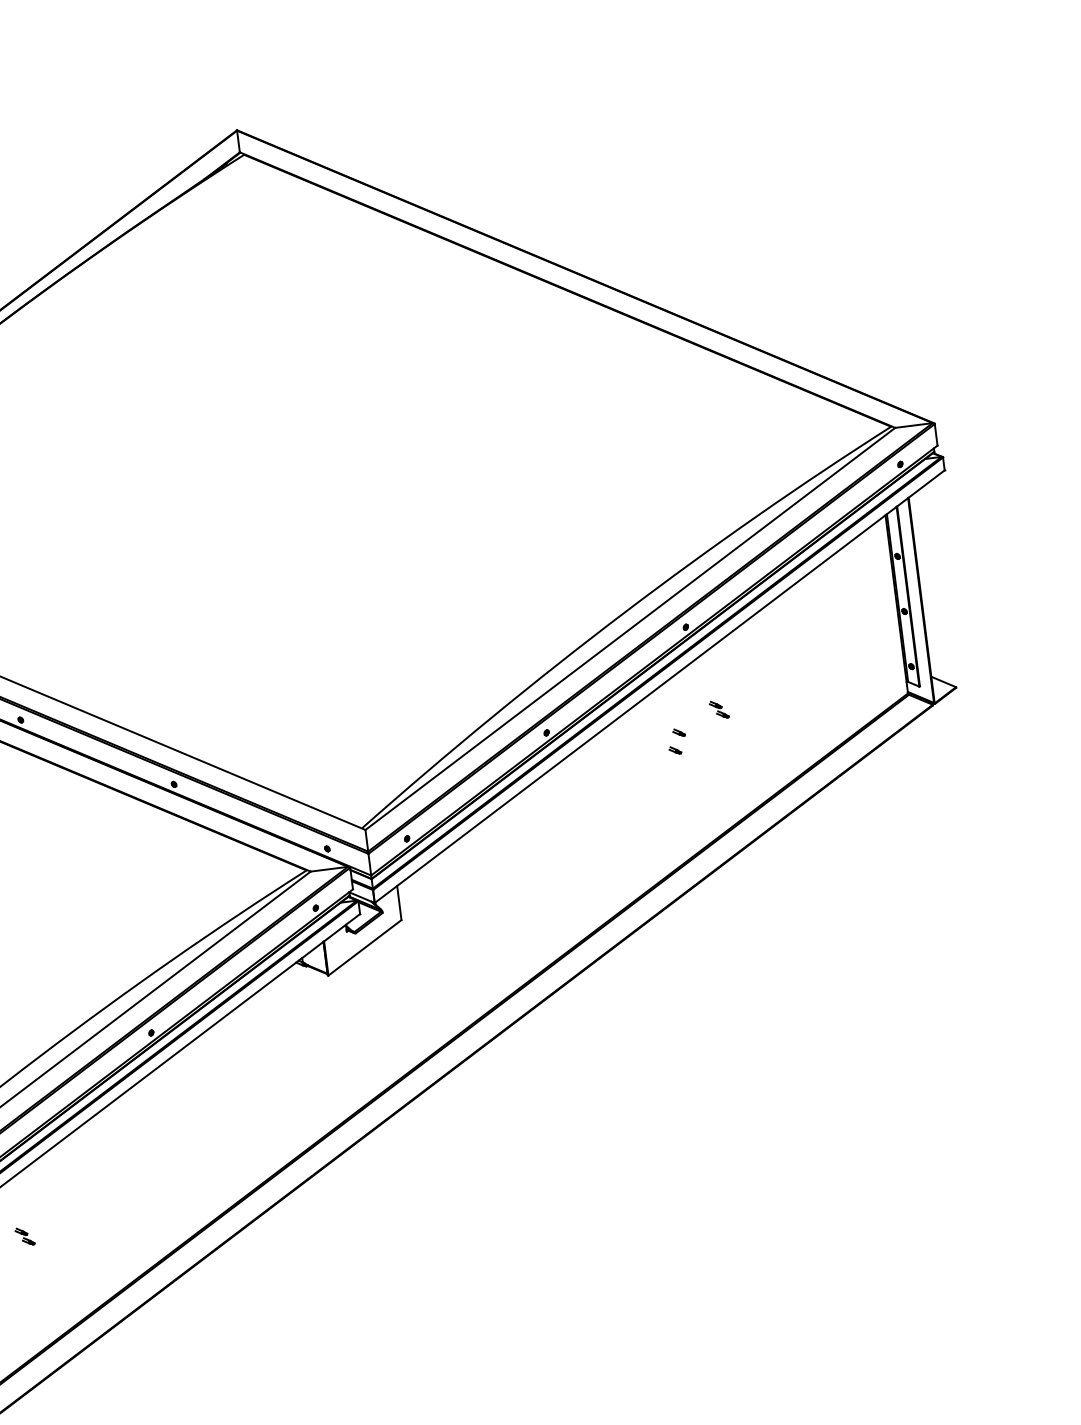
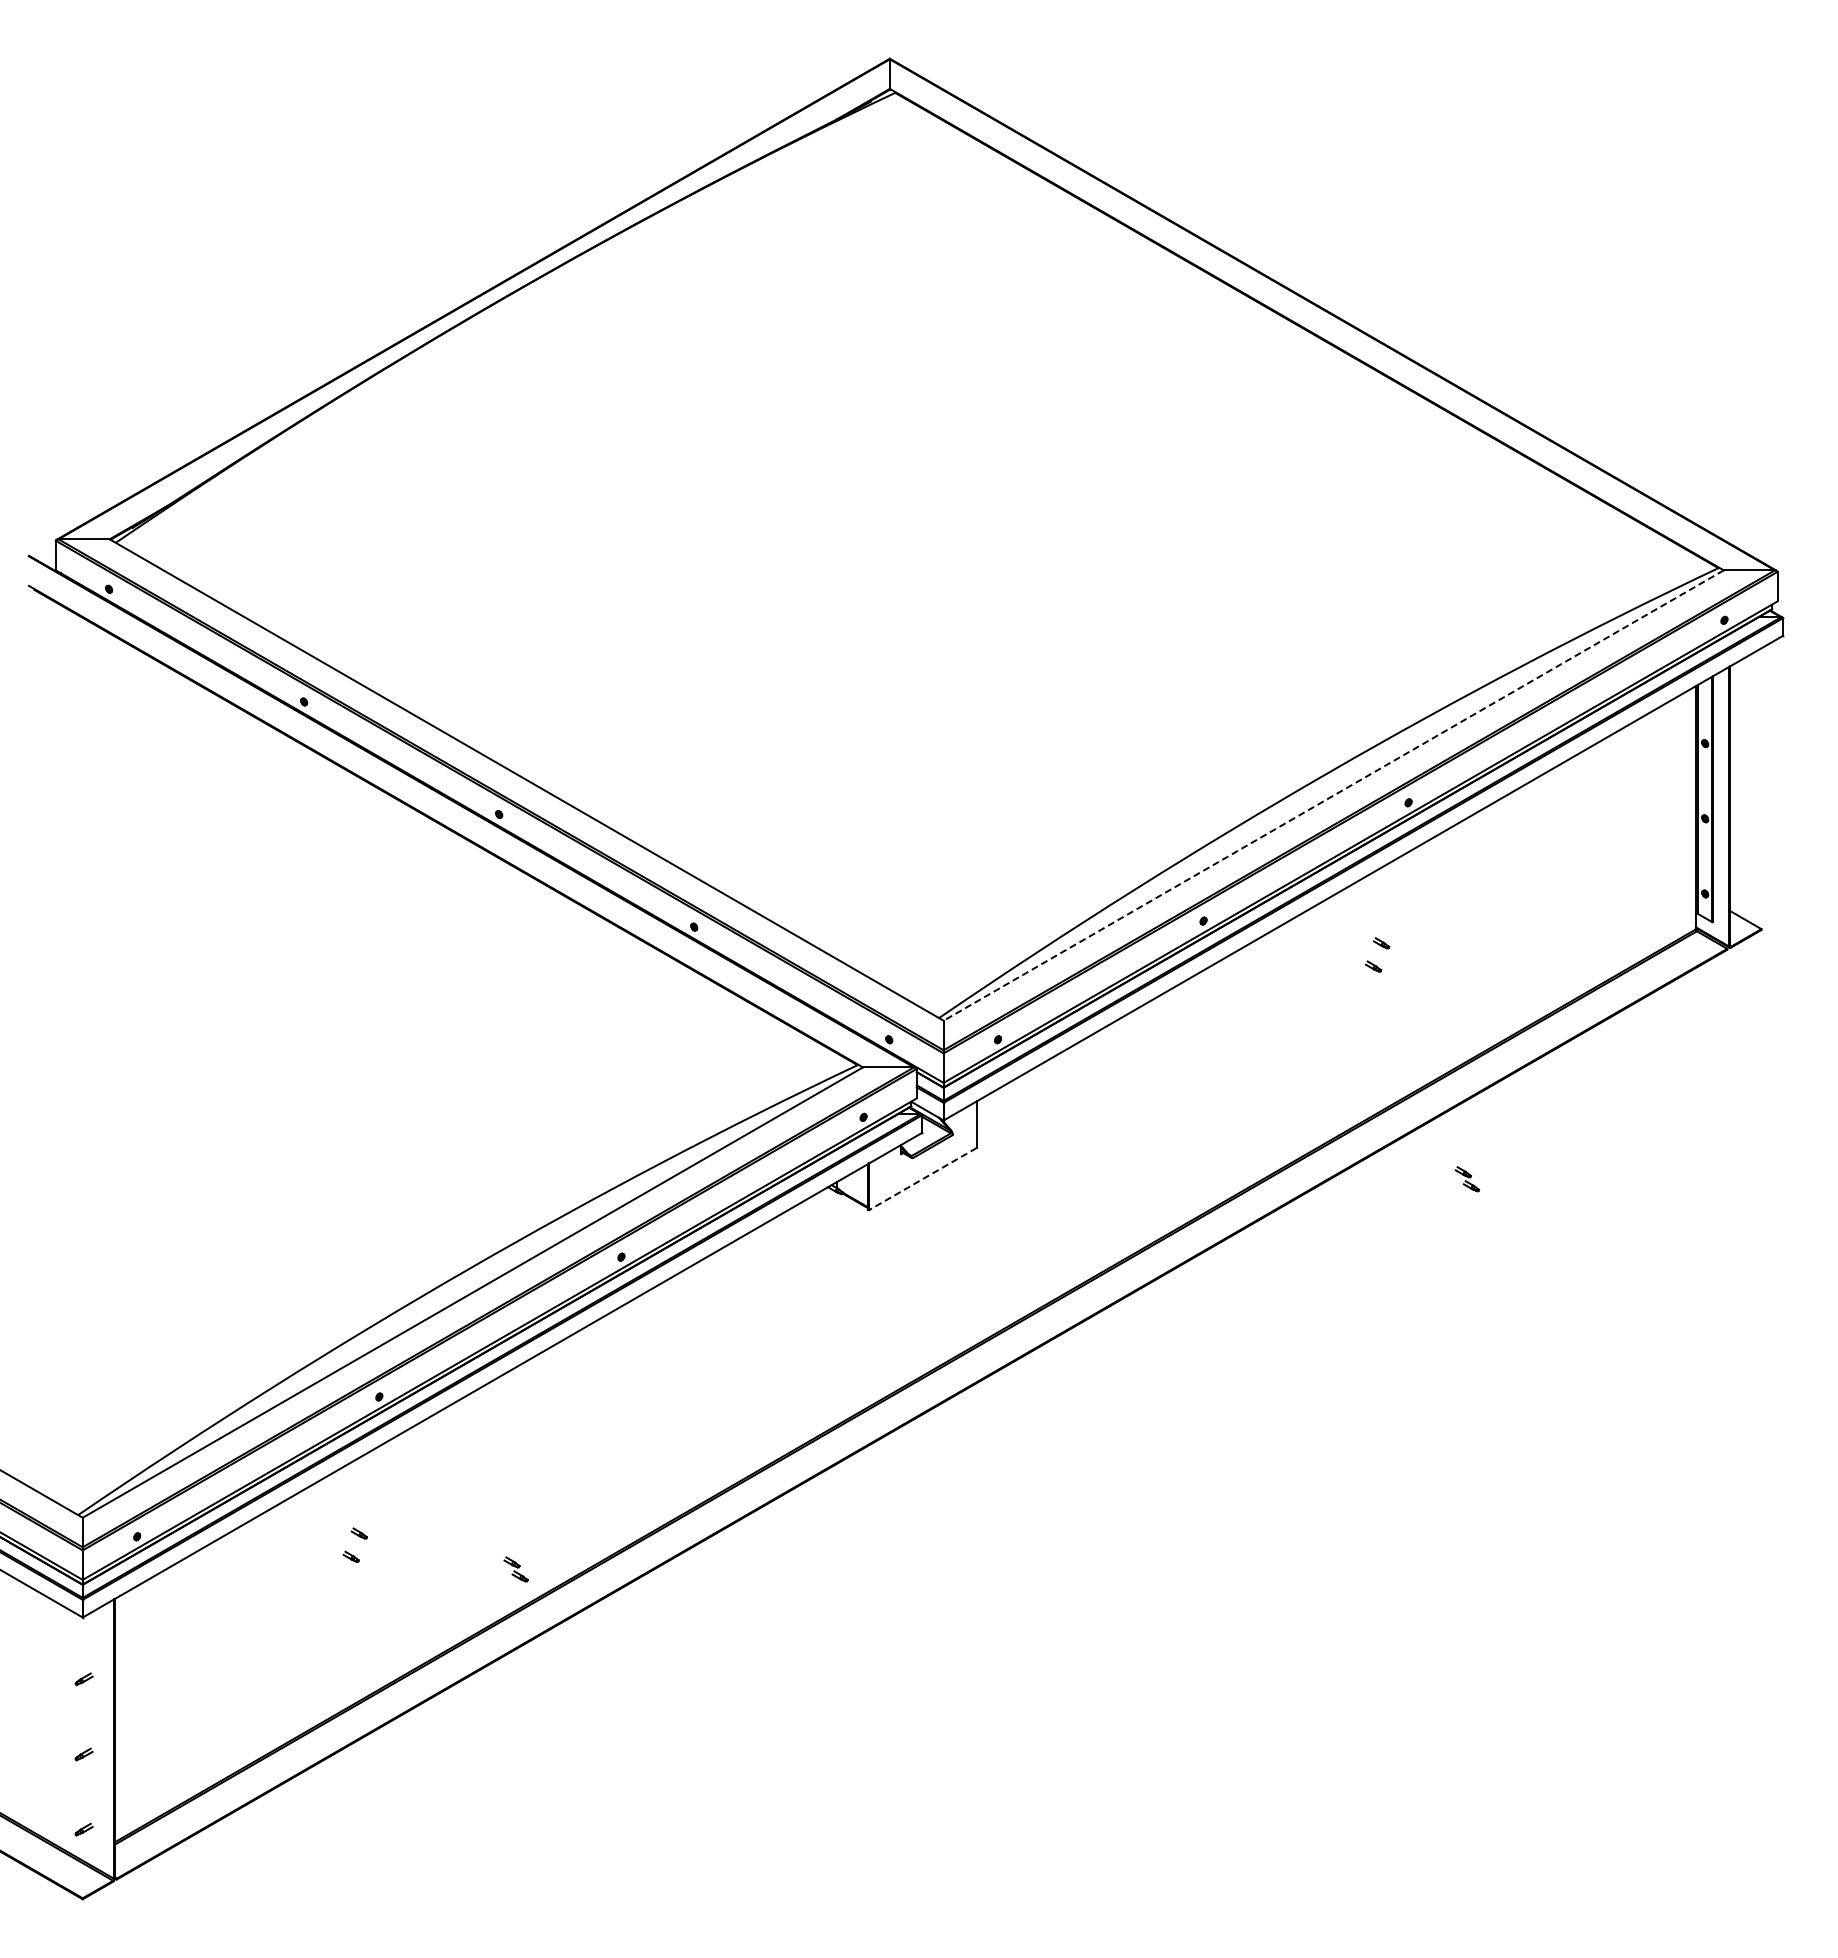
line: (630, 628) -> (1333, 795), solid -> dashed
part: (719, 709) -> (1467, 1179), moved
line: (364, 948) -> (922, 1179), solid -> dashed
part: (24, 1236) -> (515, 1569), moved

